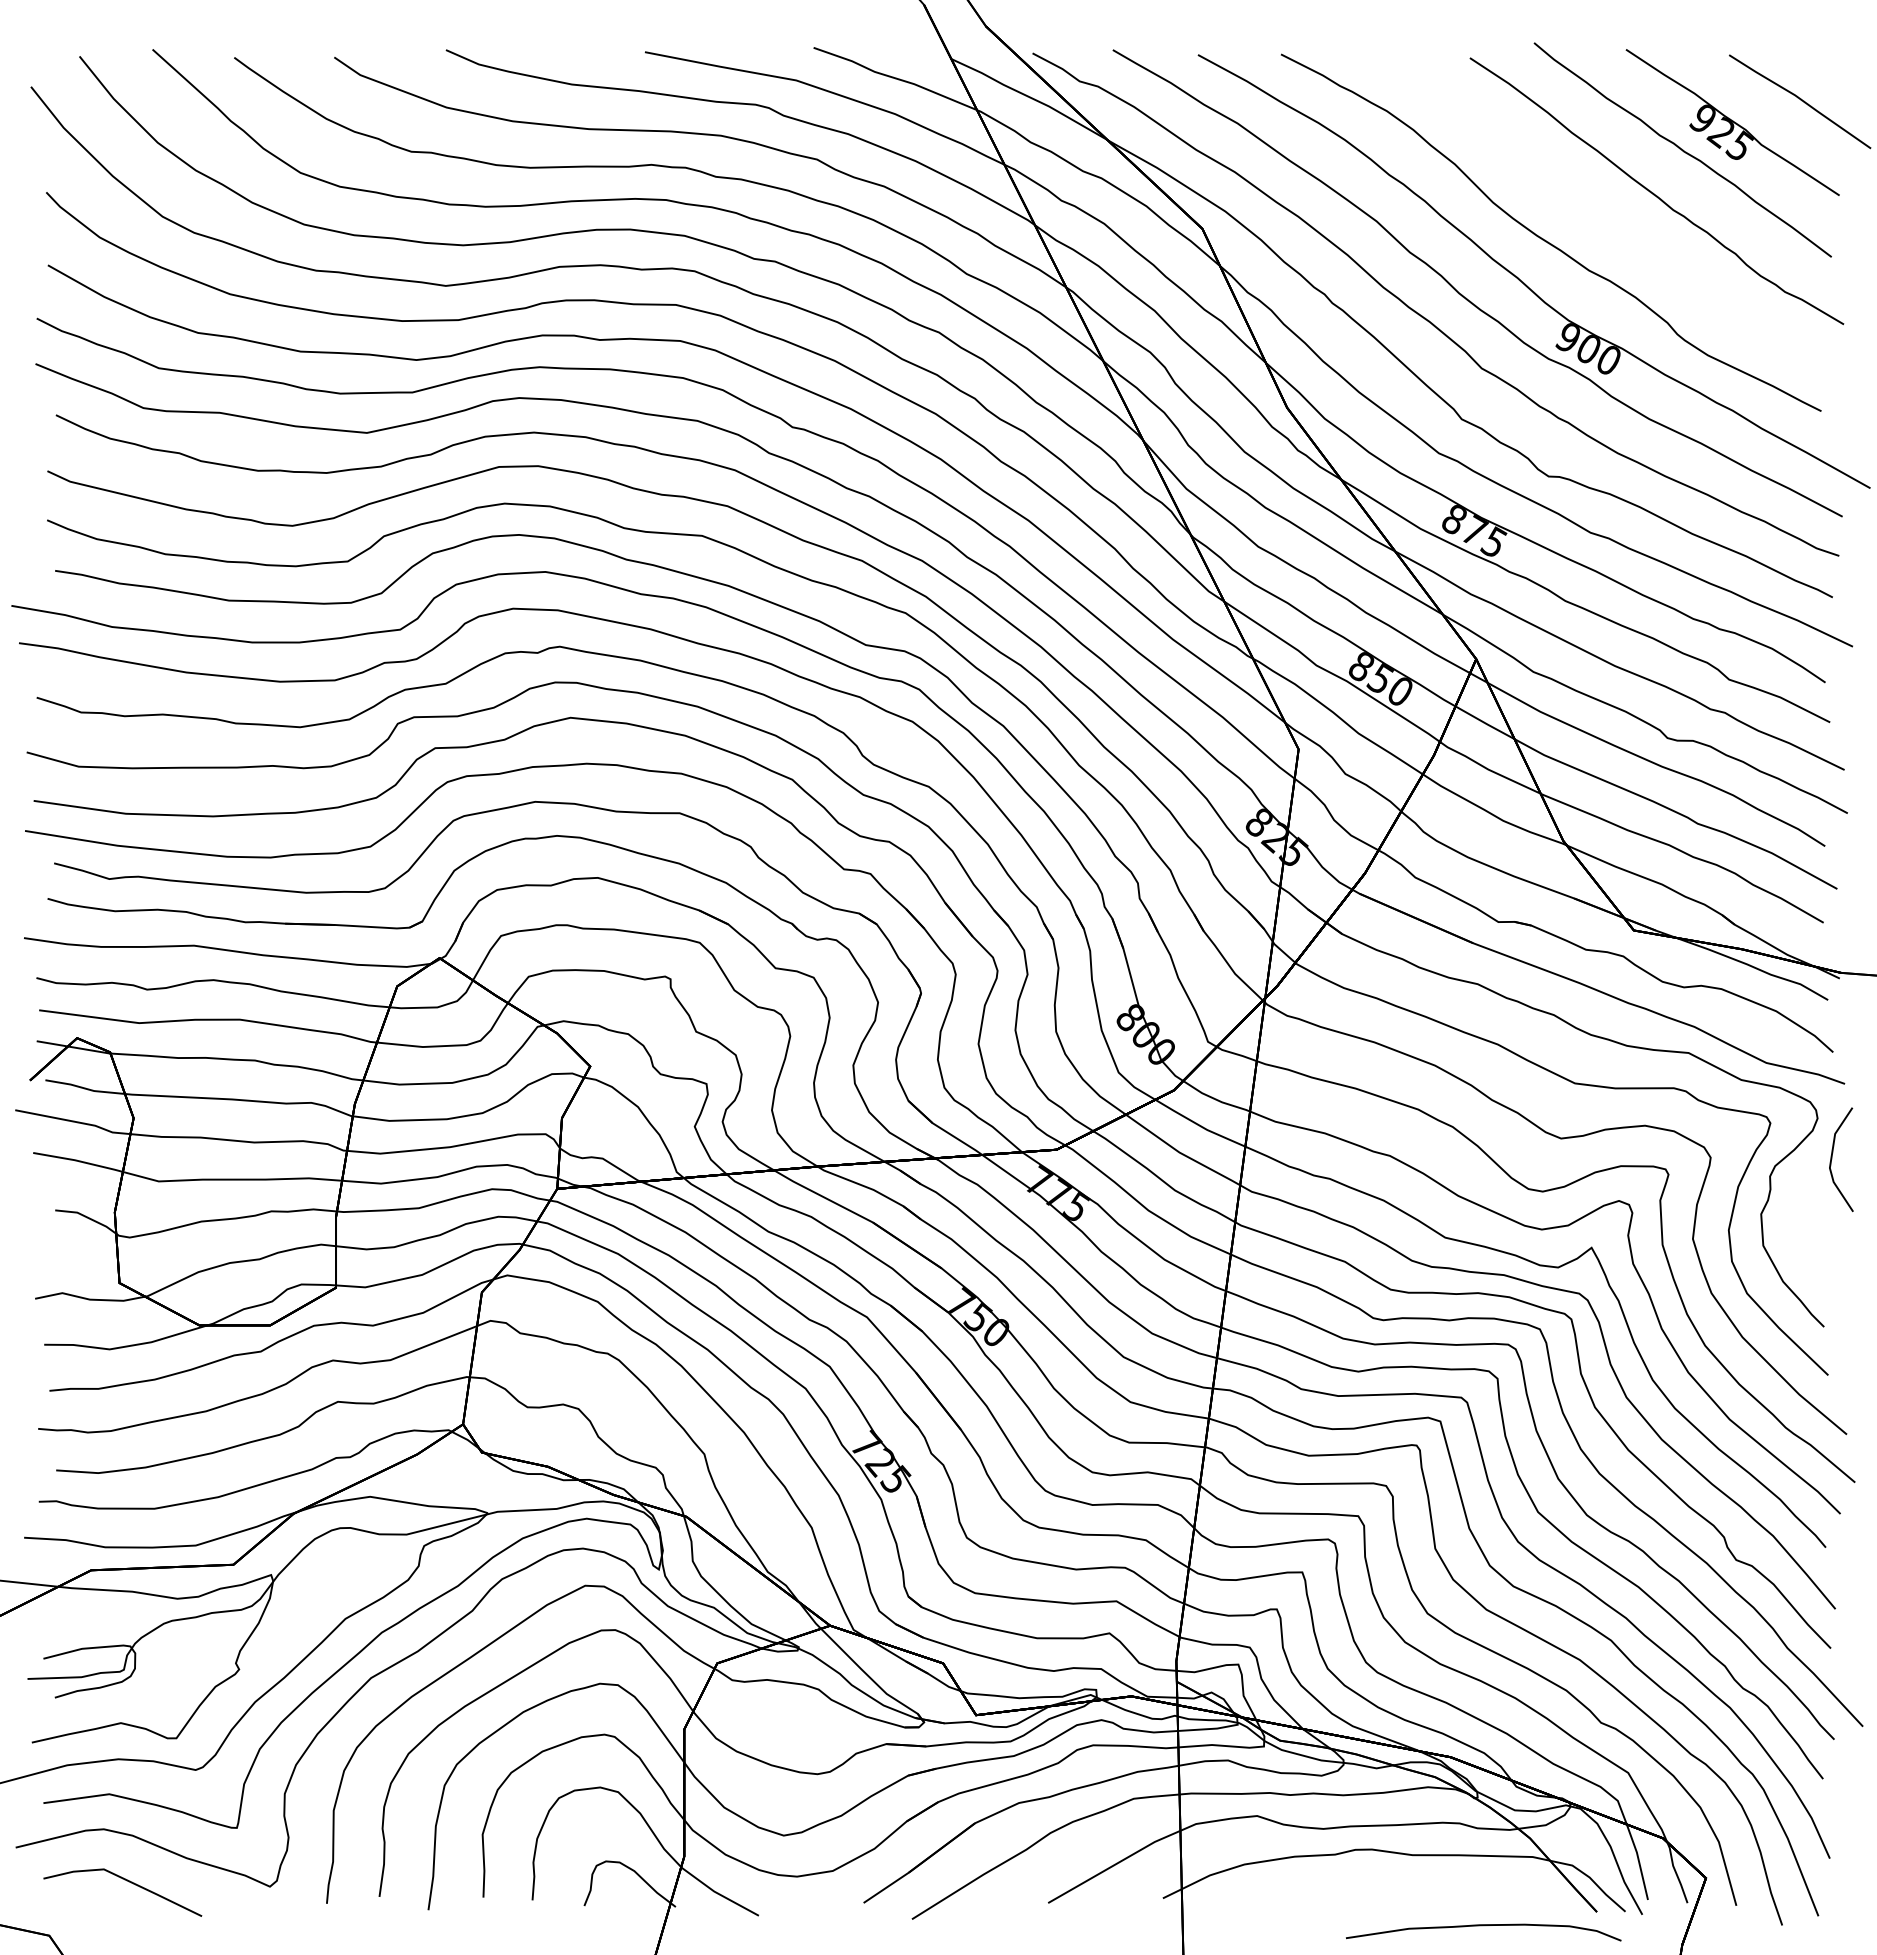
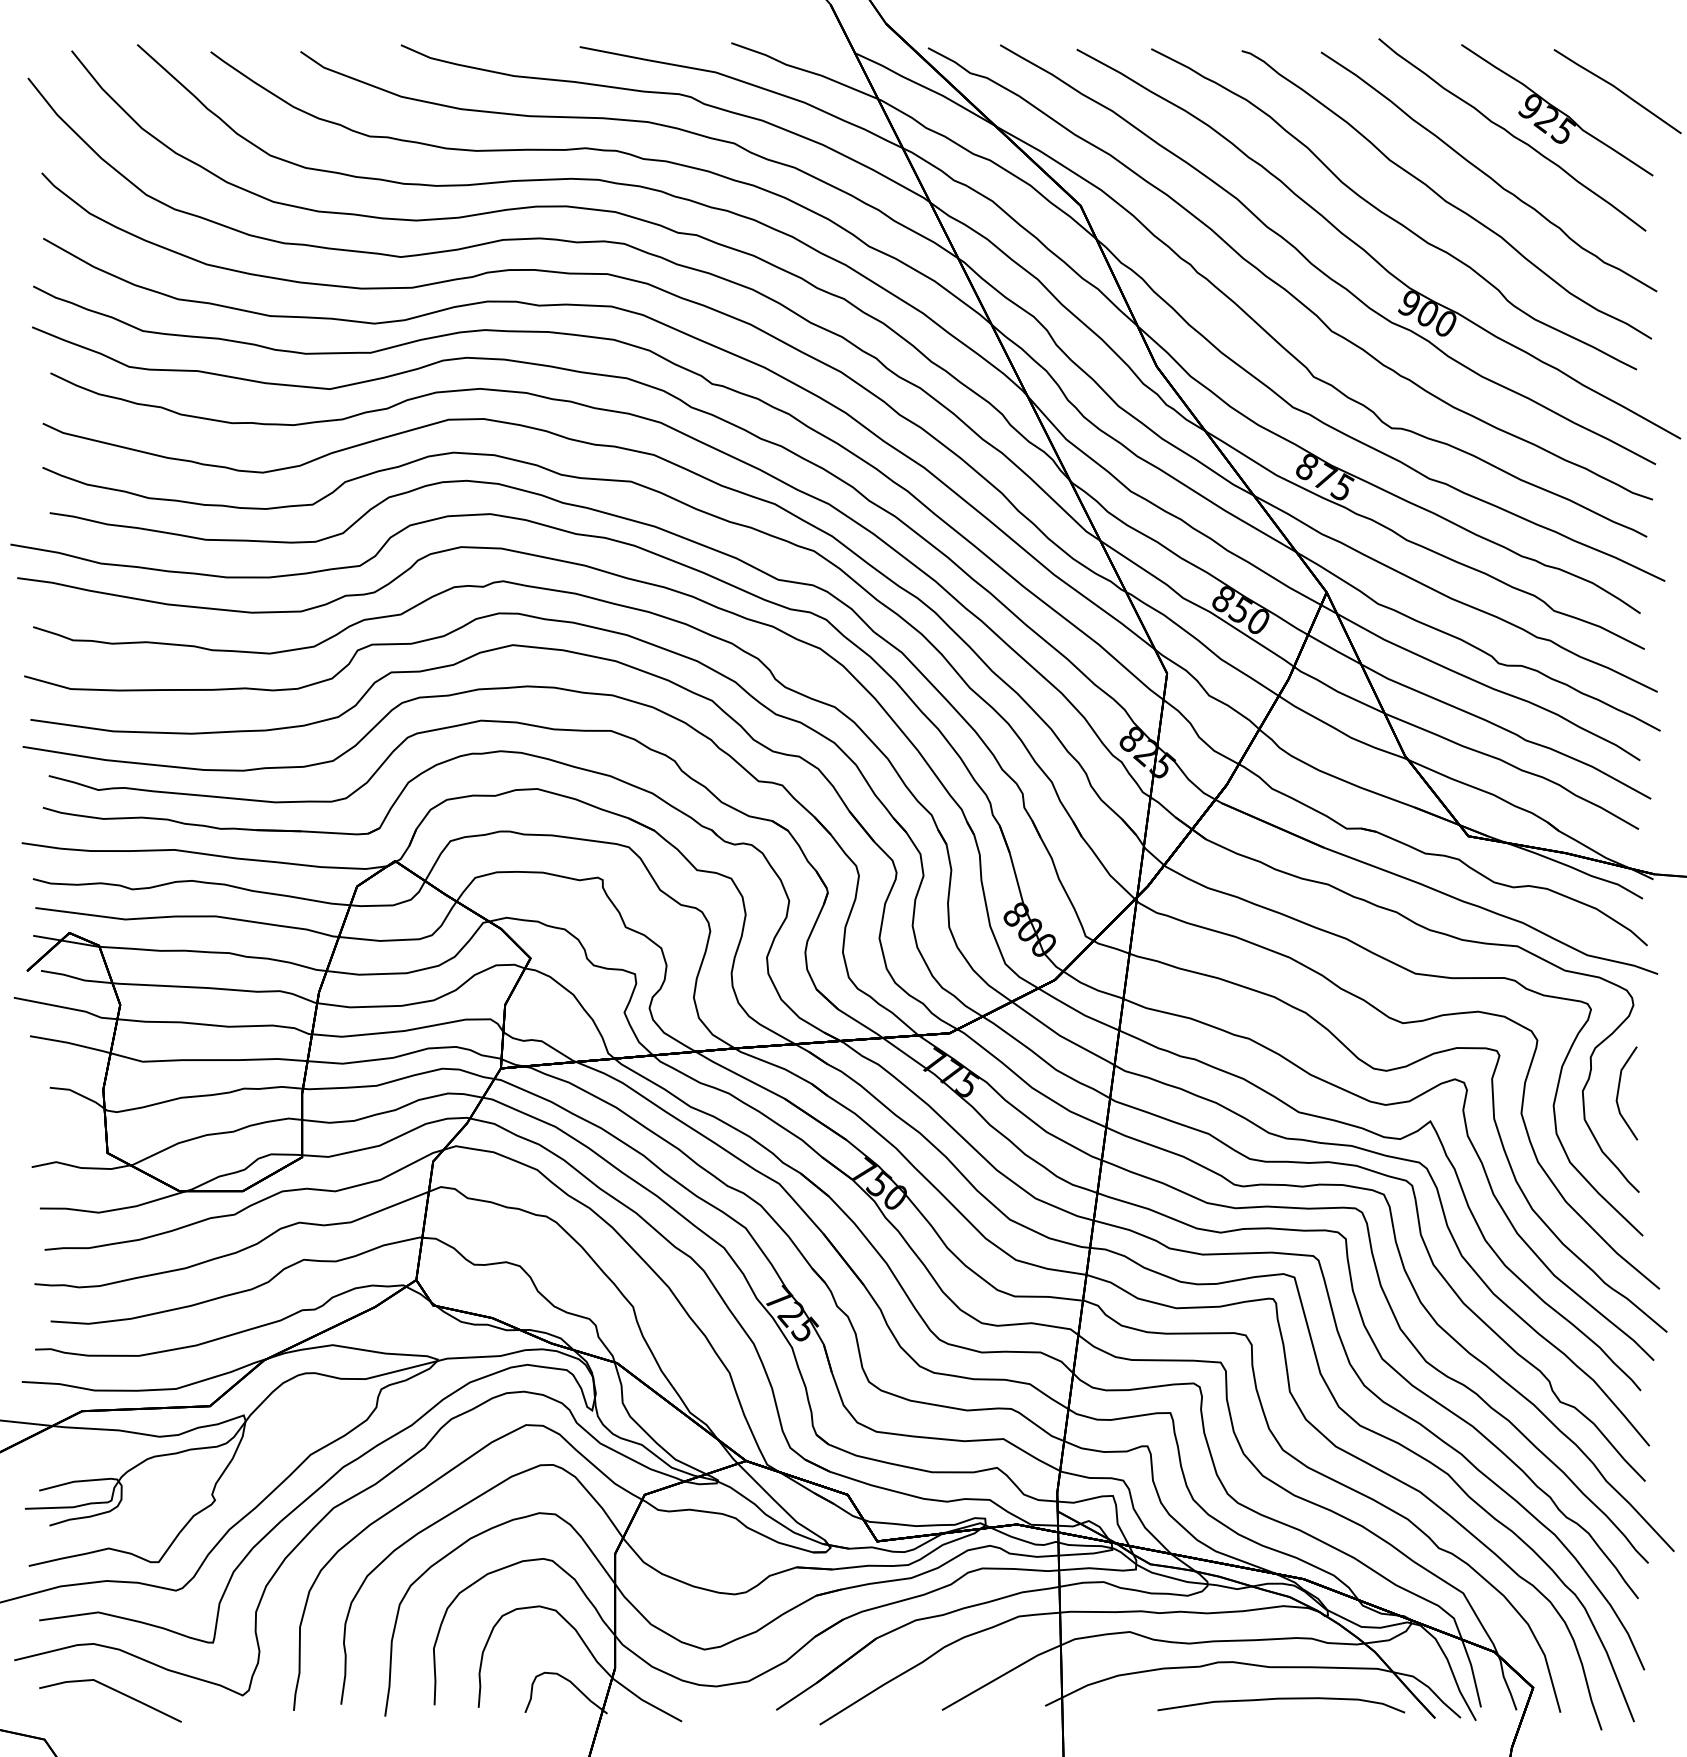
curve: (1605, 219) -> (1442, 197), added
line: (1832, 1159) -> (1618, 1093), moved
curve: (1483, 1926) -> (1281, 1699), moved

